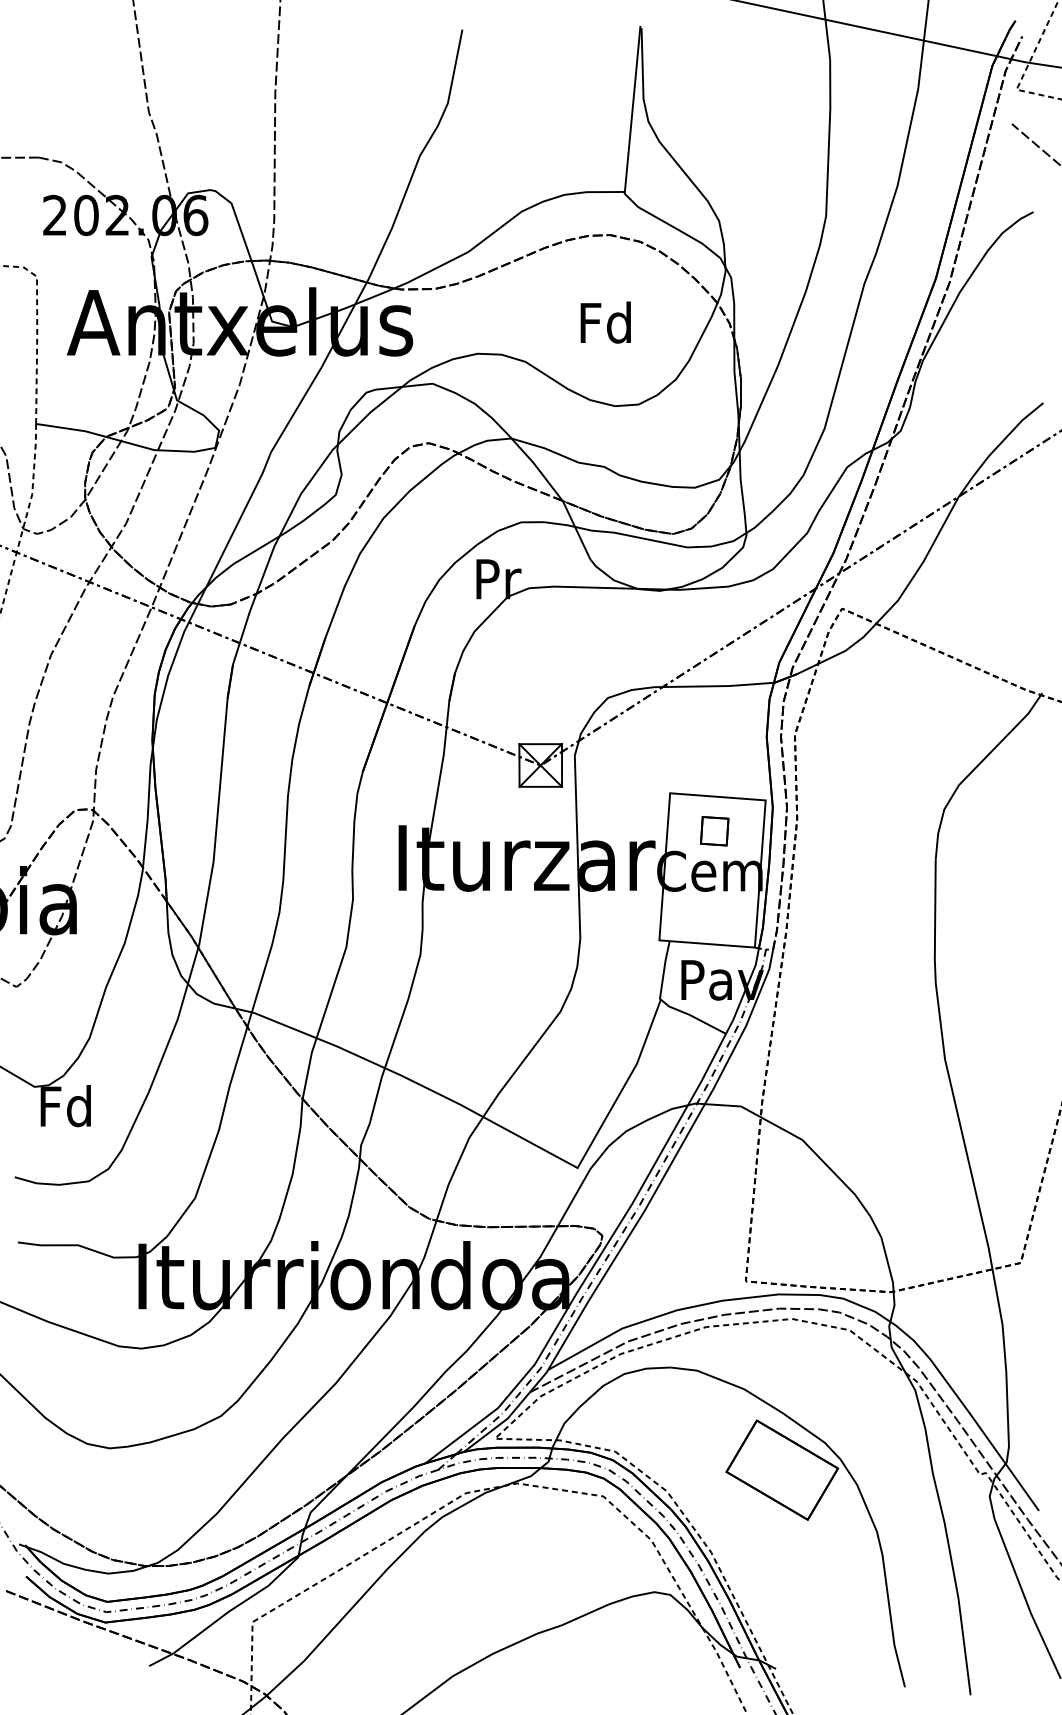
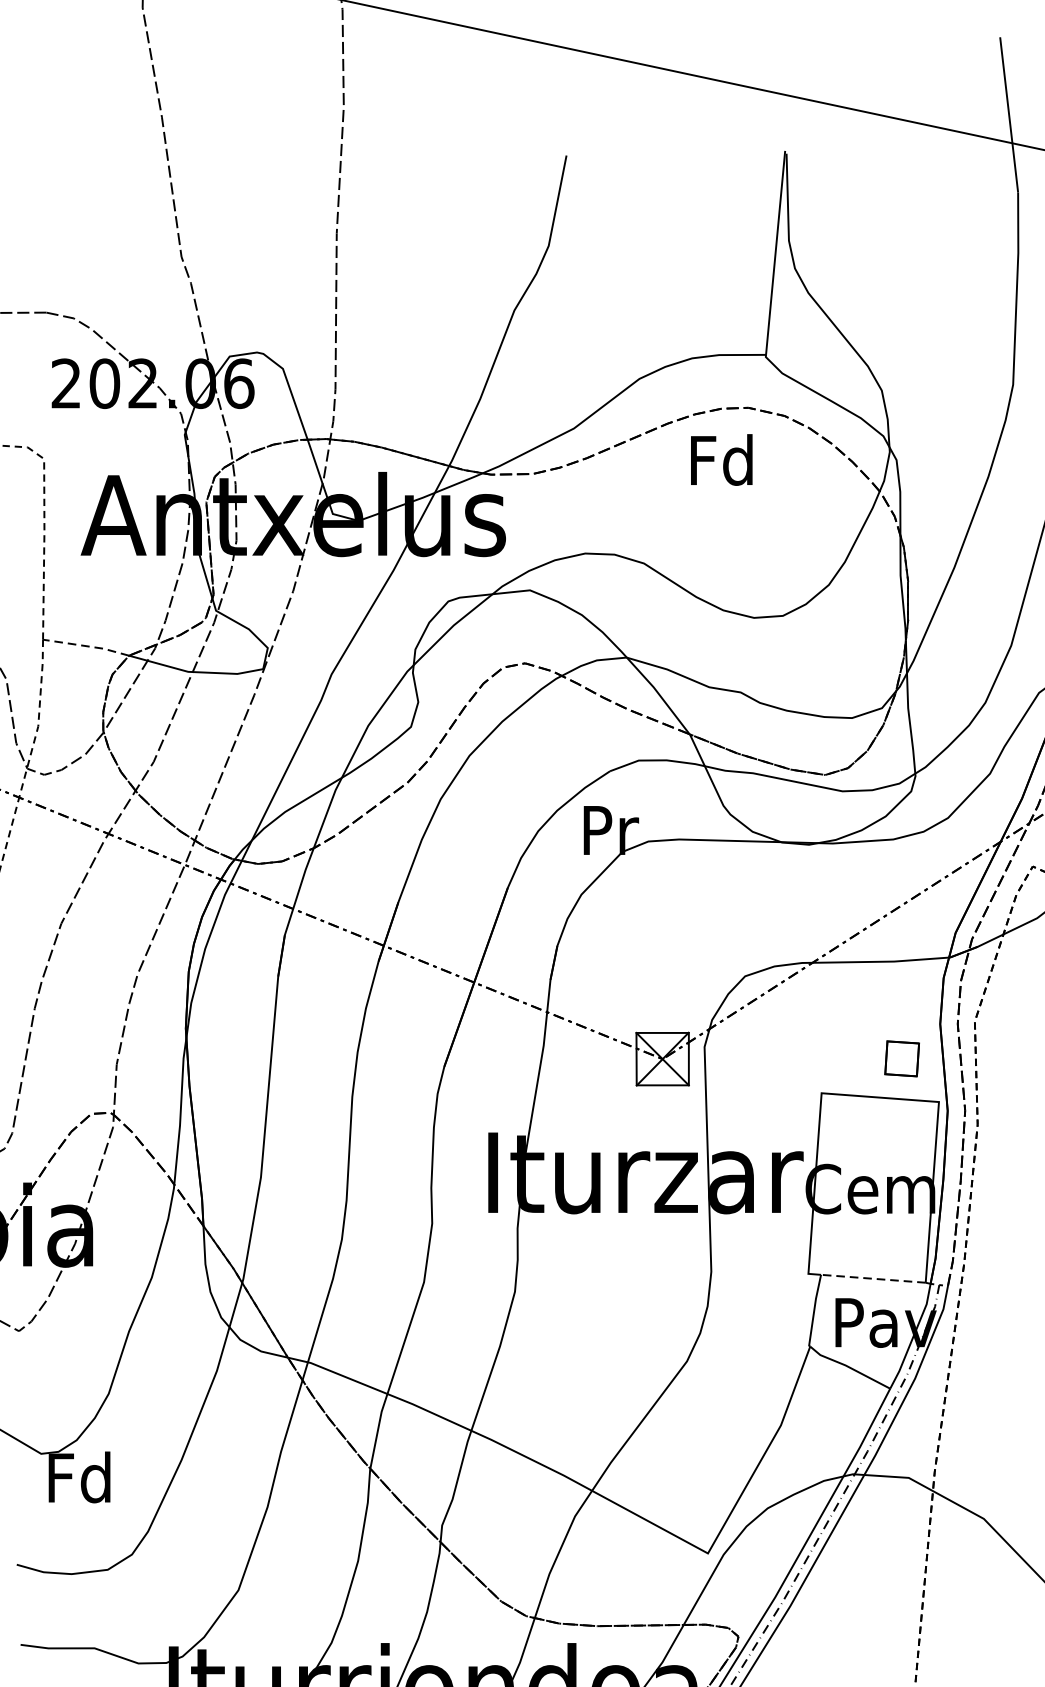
text: (605, 322) -> (721, 459), moved
line: (71, 429) -> (86, 646), solid -> dashed
part: (714, 831) -> (901, 1059), moved
line: (712, 944) -> (873, 1278), solid -> dashed

